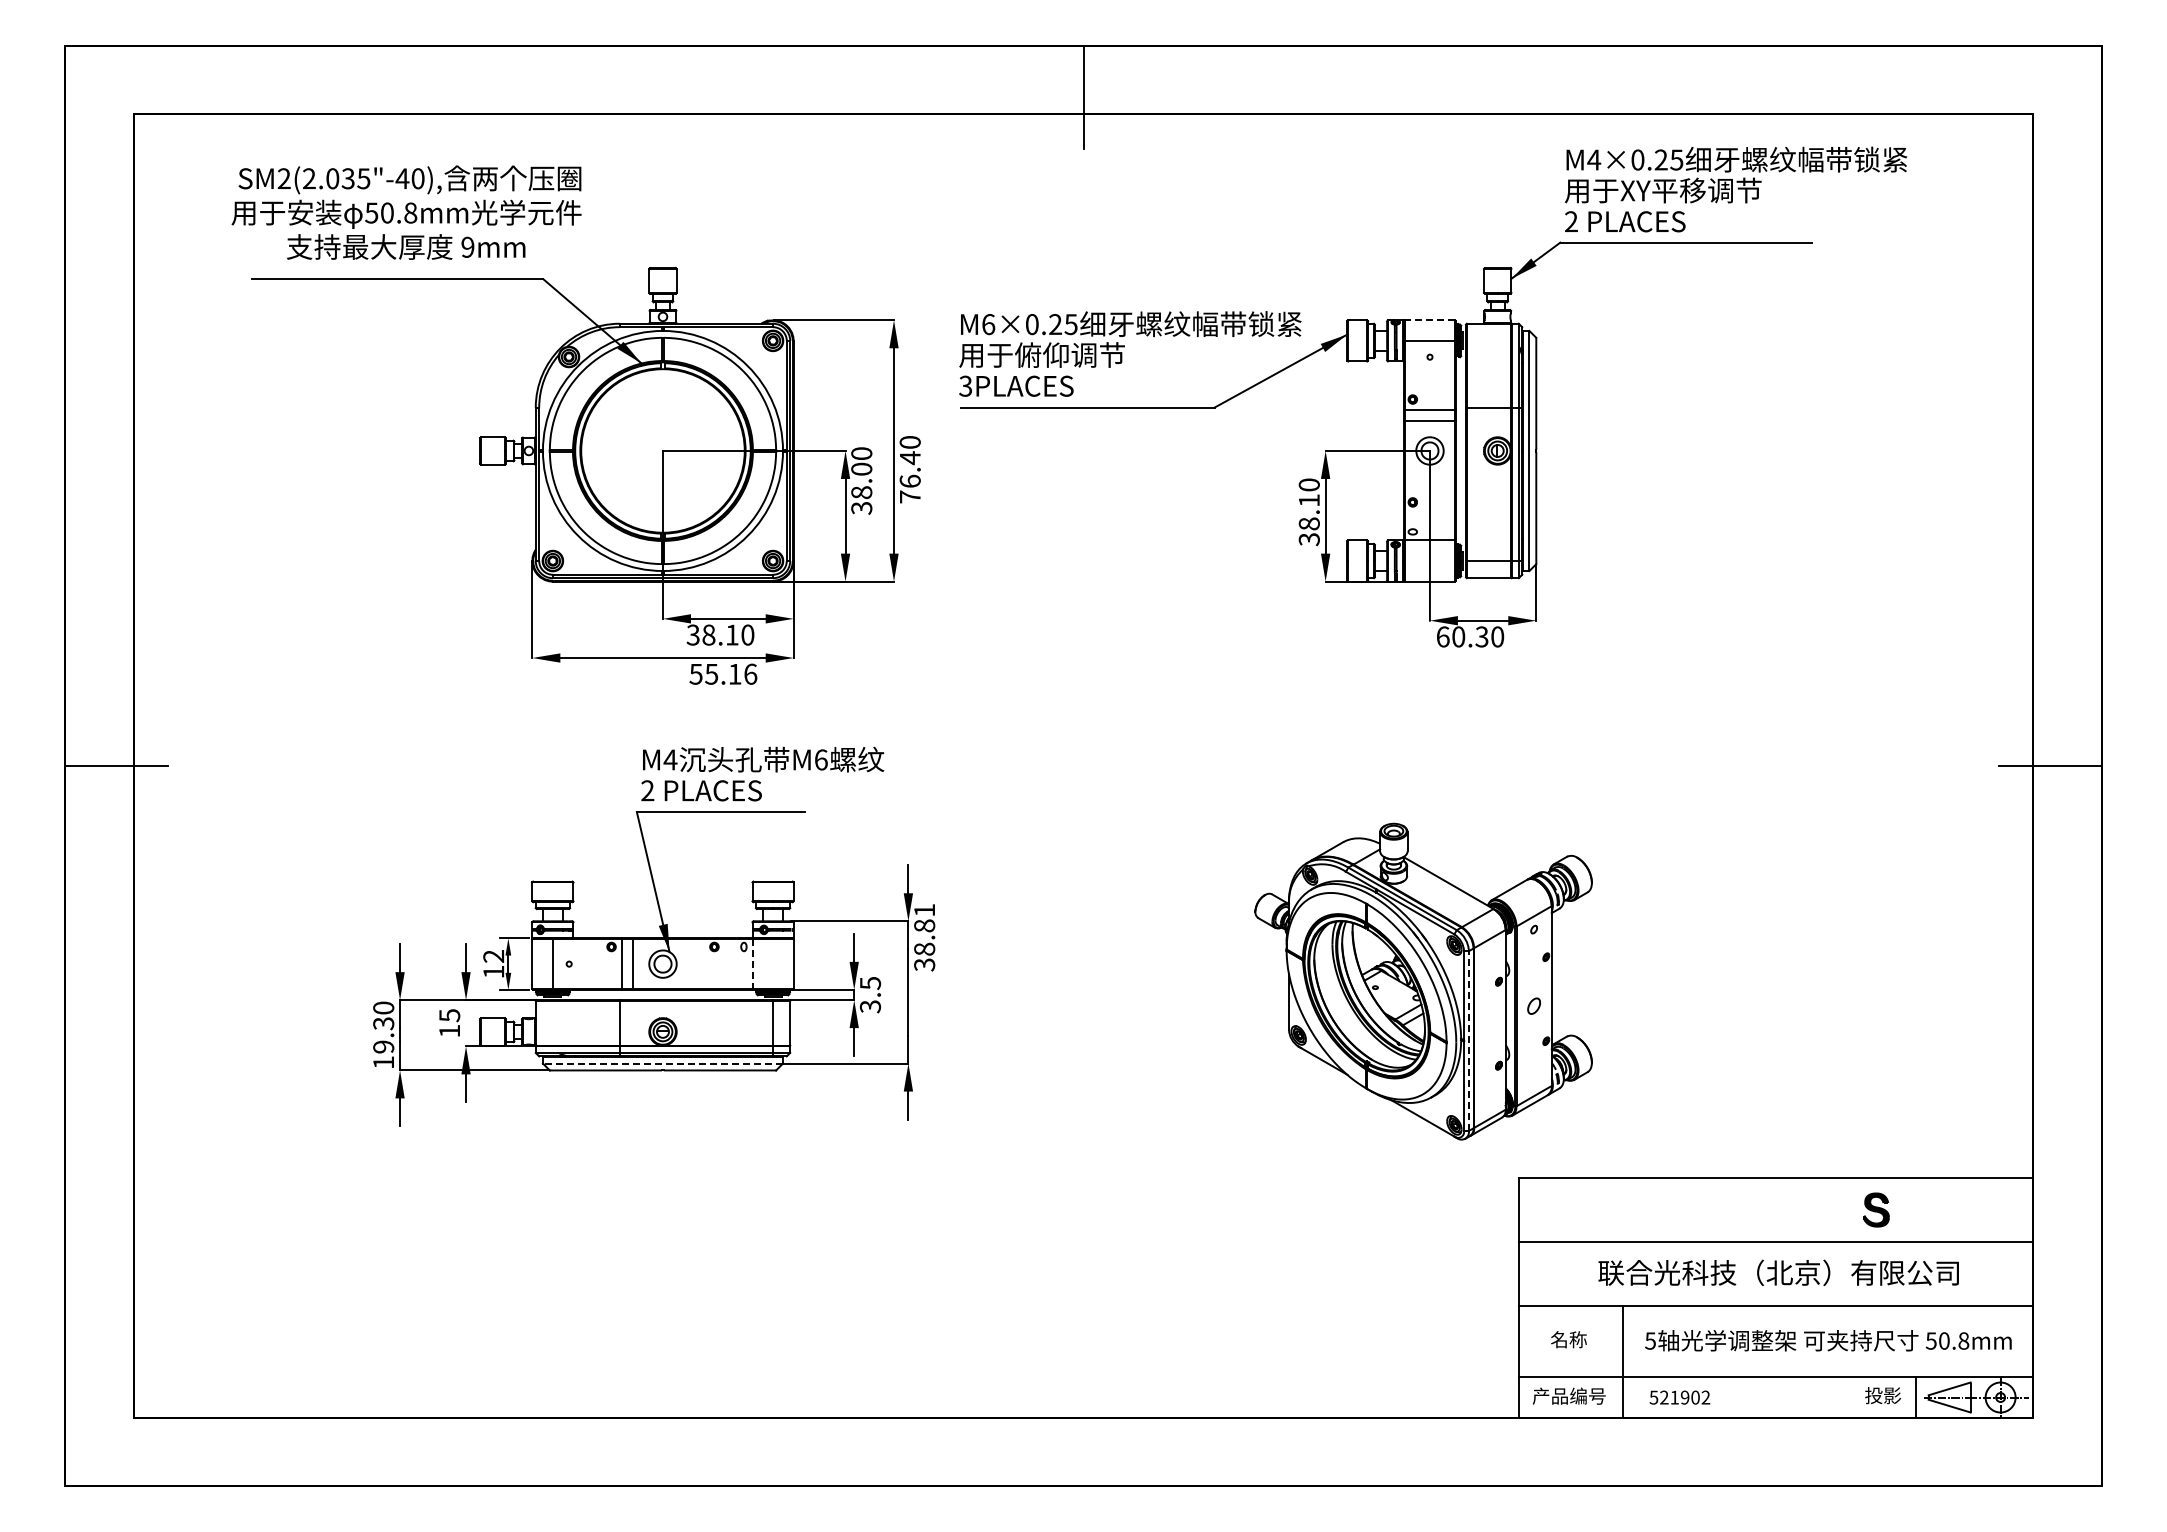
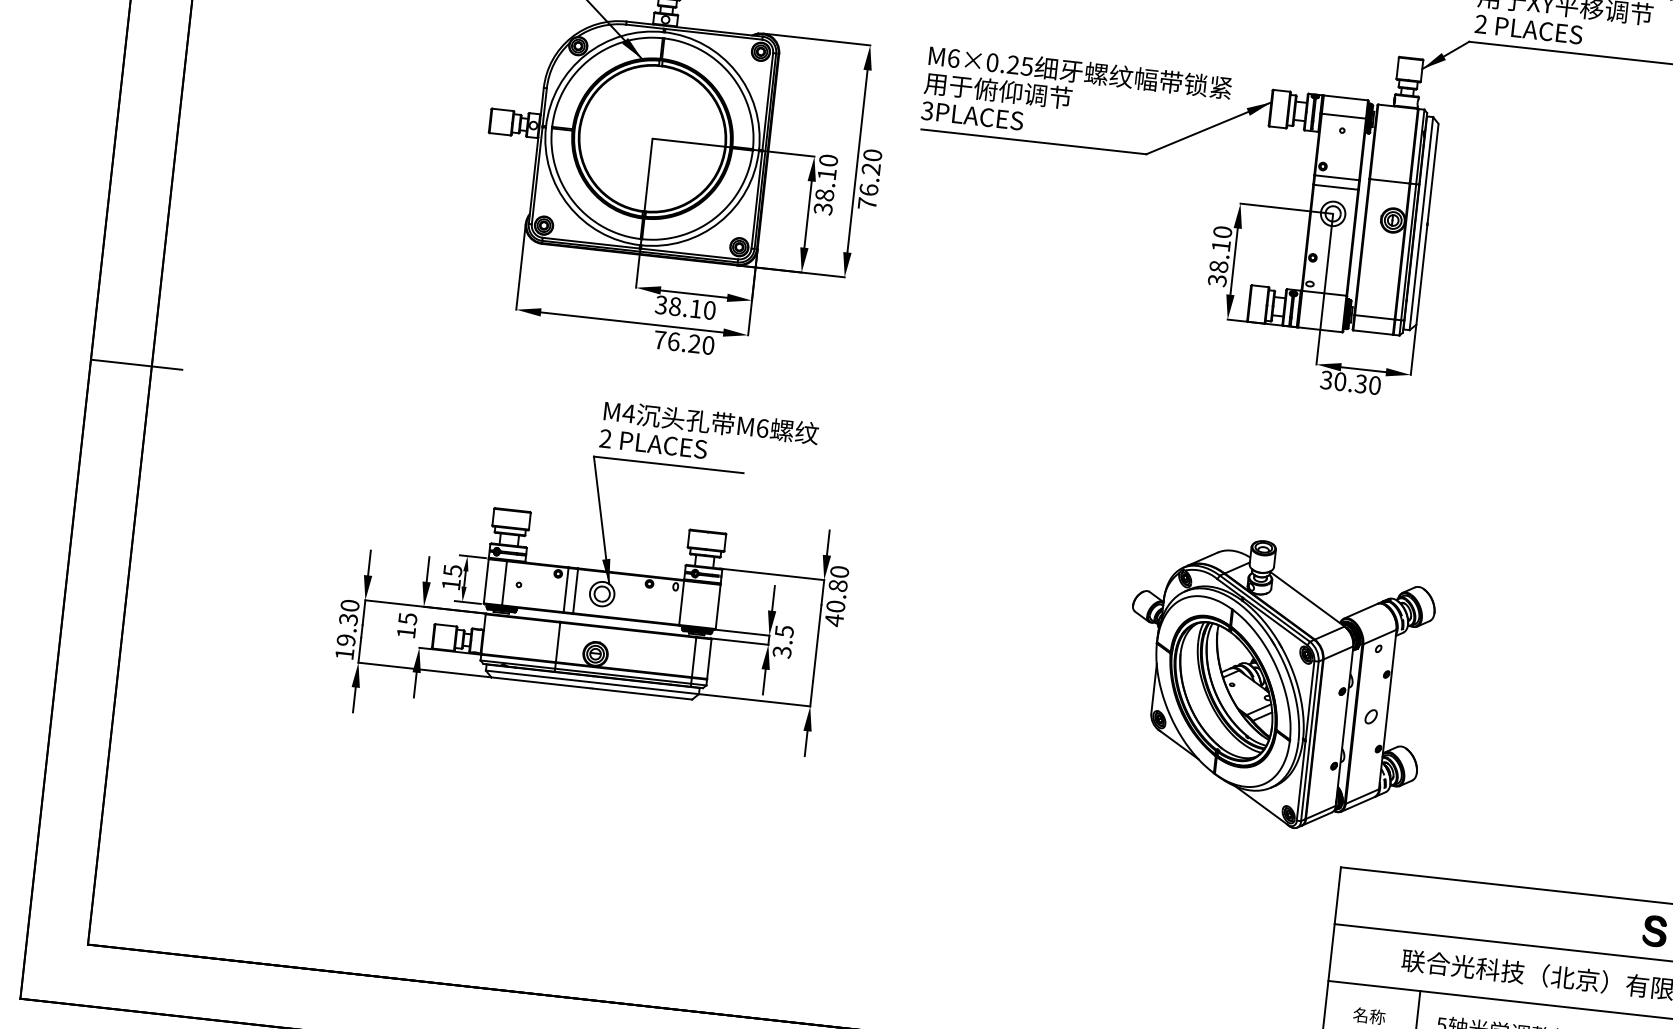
line: (1429, 320) -> (1345, 98), dashed -> solid
text: (909, 458) -> (870, 169), 76.40 -> 76.20
text: (861, 468) -> (826, 173), 38.00 -> 38.10
text: (1442, 636) -> (1326, 379), 60.30 -> 30.30
text: (723, 673) -> (684, 342), 55.16 -> 76.20
text: (924, 937) -> (836, 596), 38.81 -> 40.80
text: (493, 956) -> (452, 570), 12 -> 15
line: (752, 964) -> (681, 603), dashed -> solid
line: (1468, 1041) -> (1309, 741), dashed -> solid
line: (662, 1063) -> (592, 682), dashed -> solid

